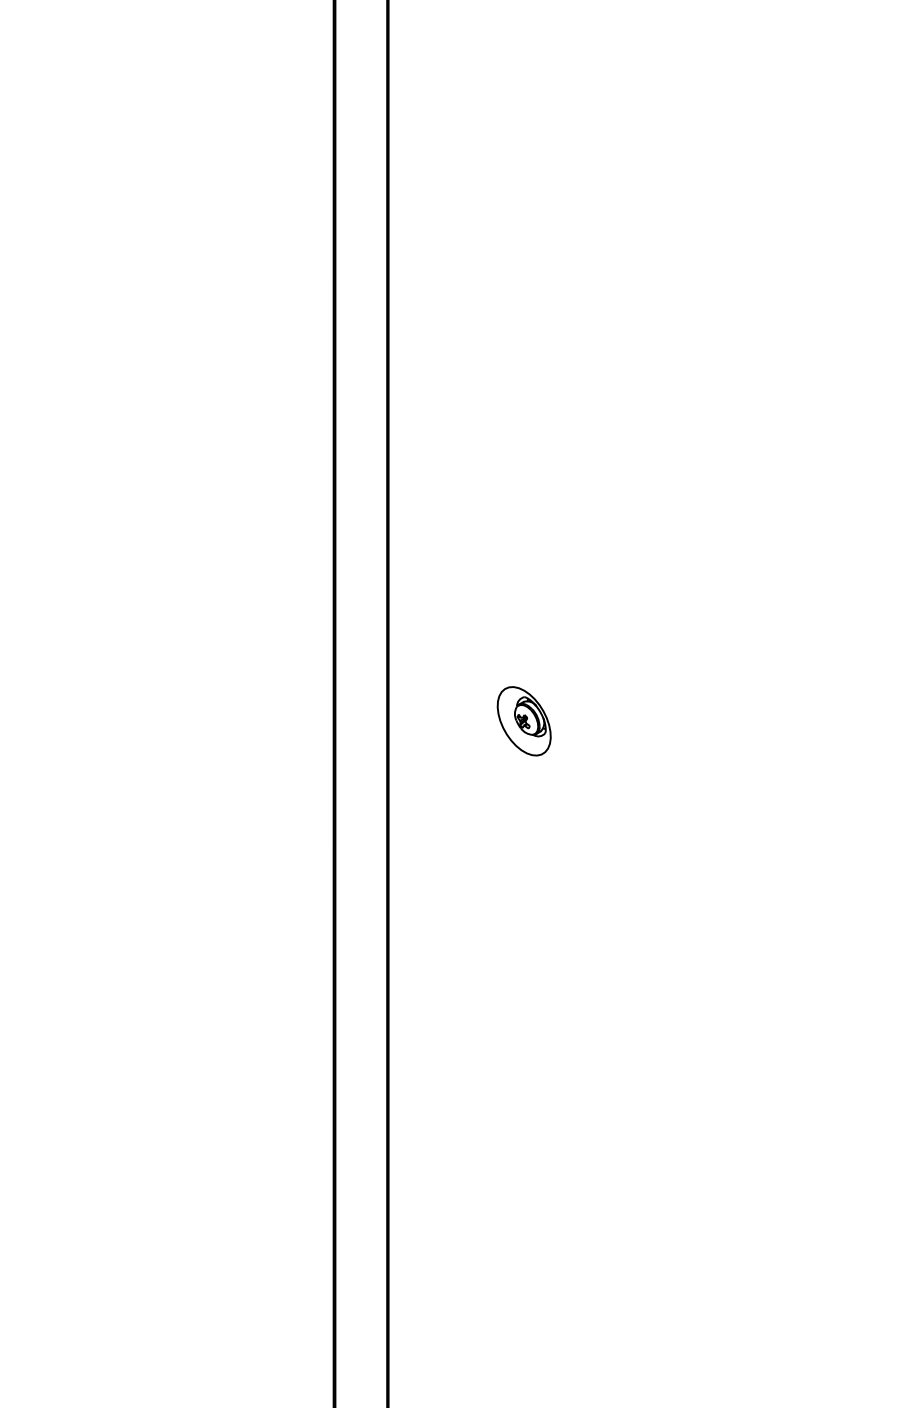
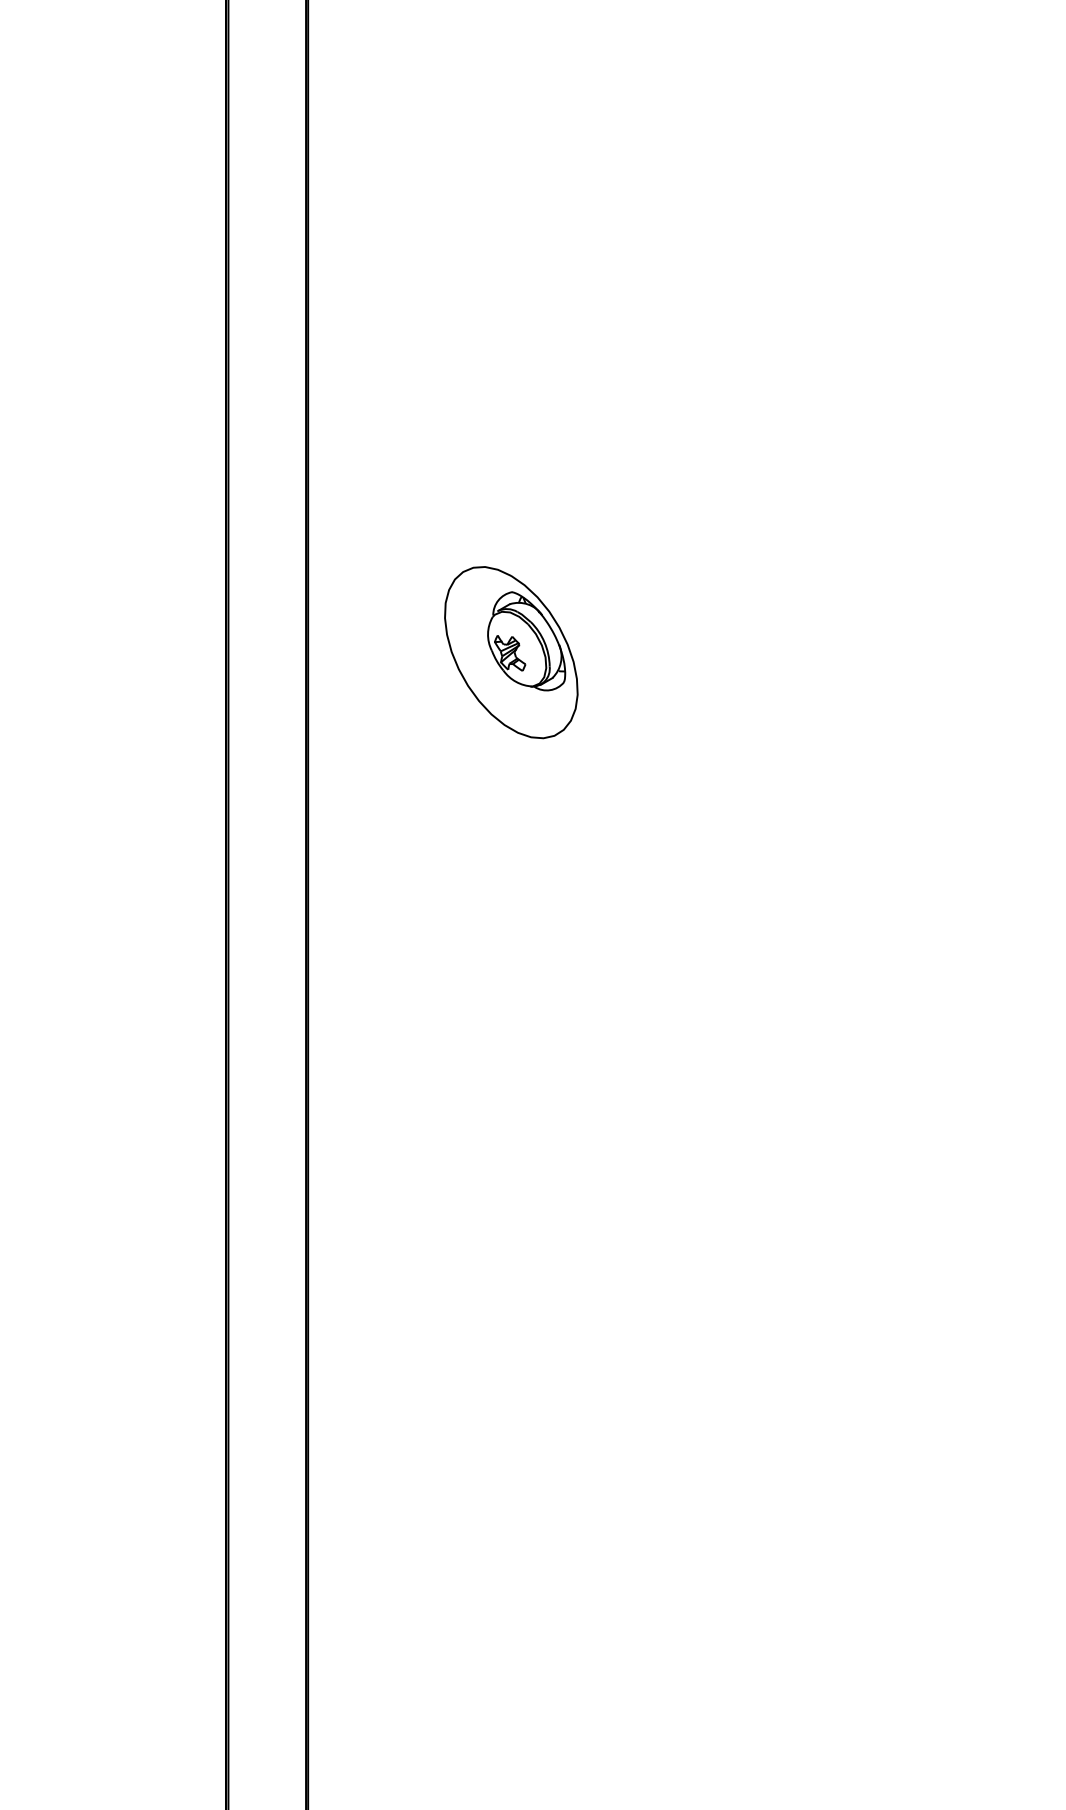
part: (524, 721) -> (511, 653), size x1.67

